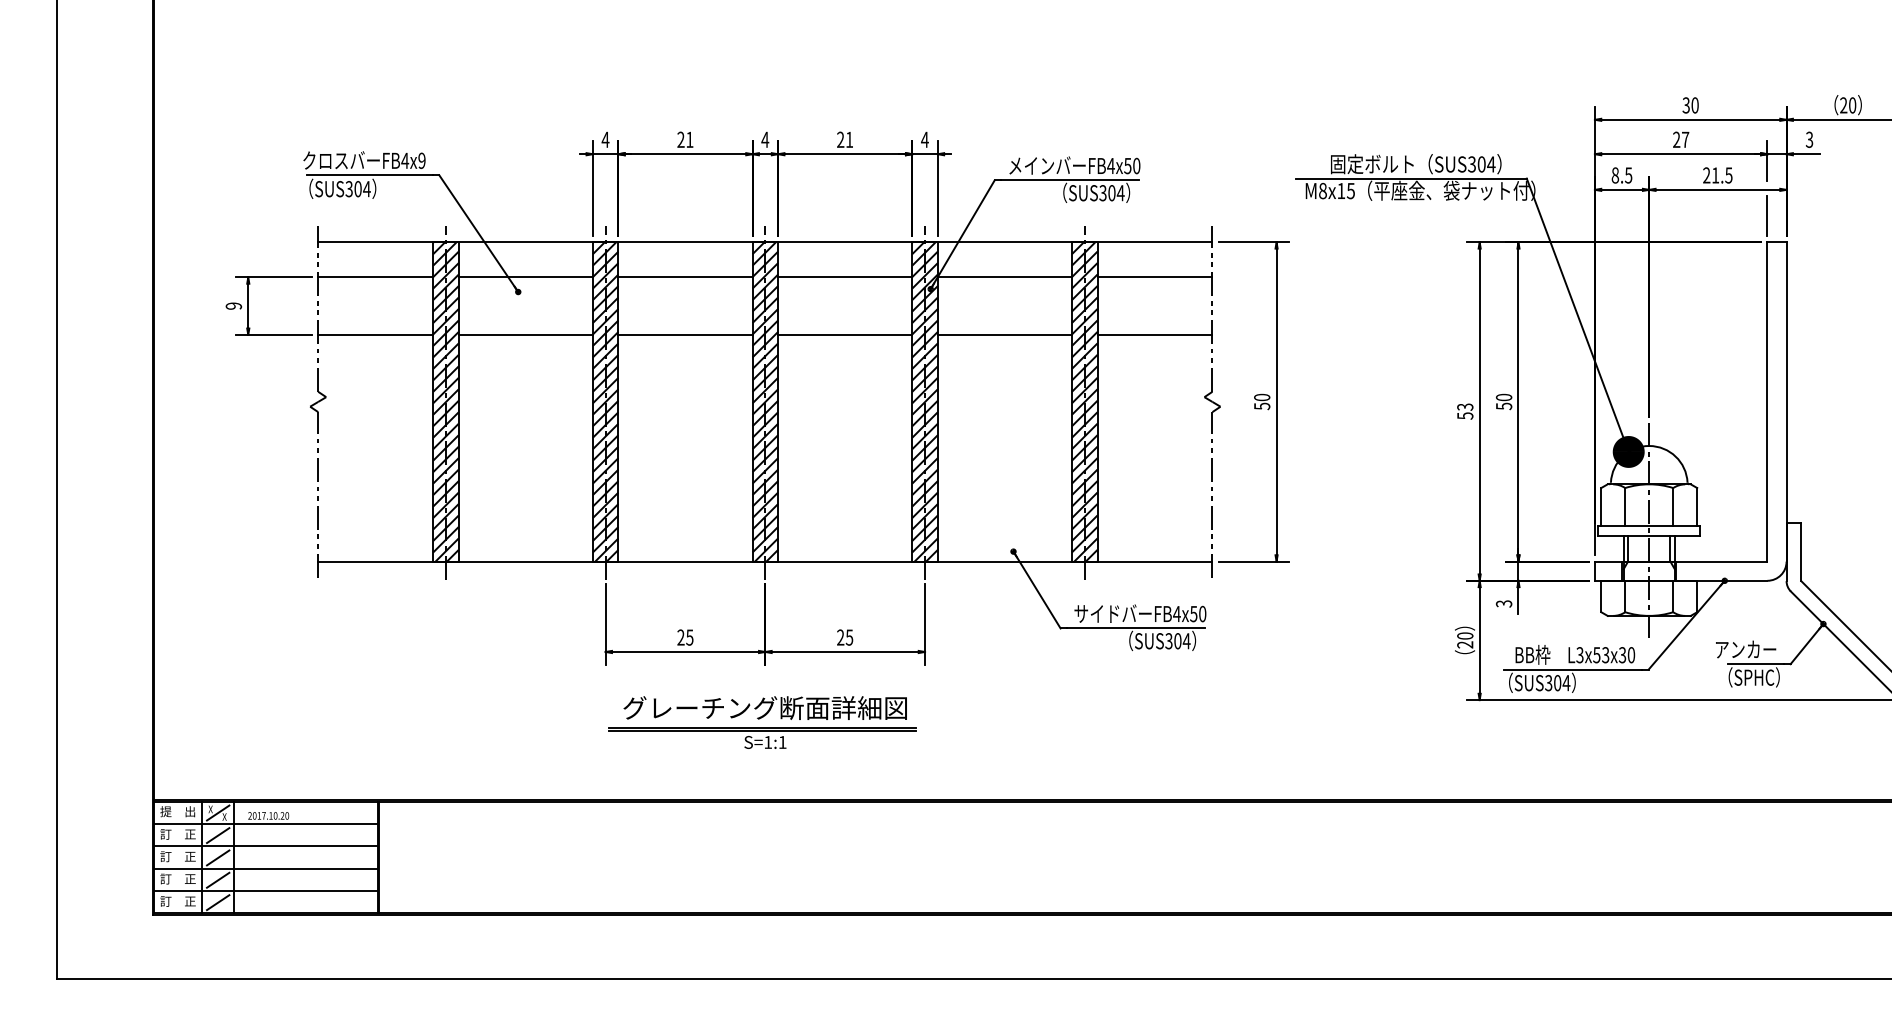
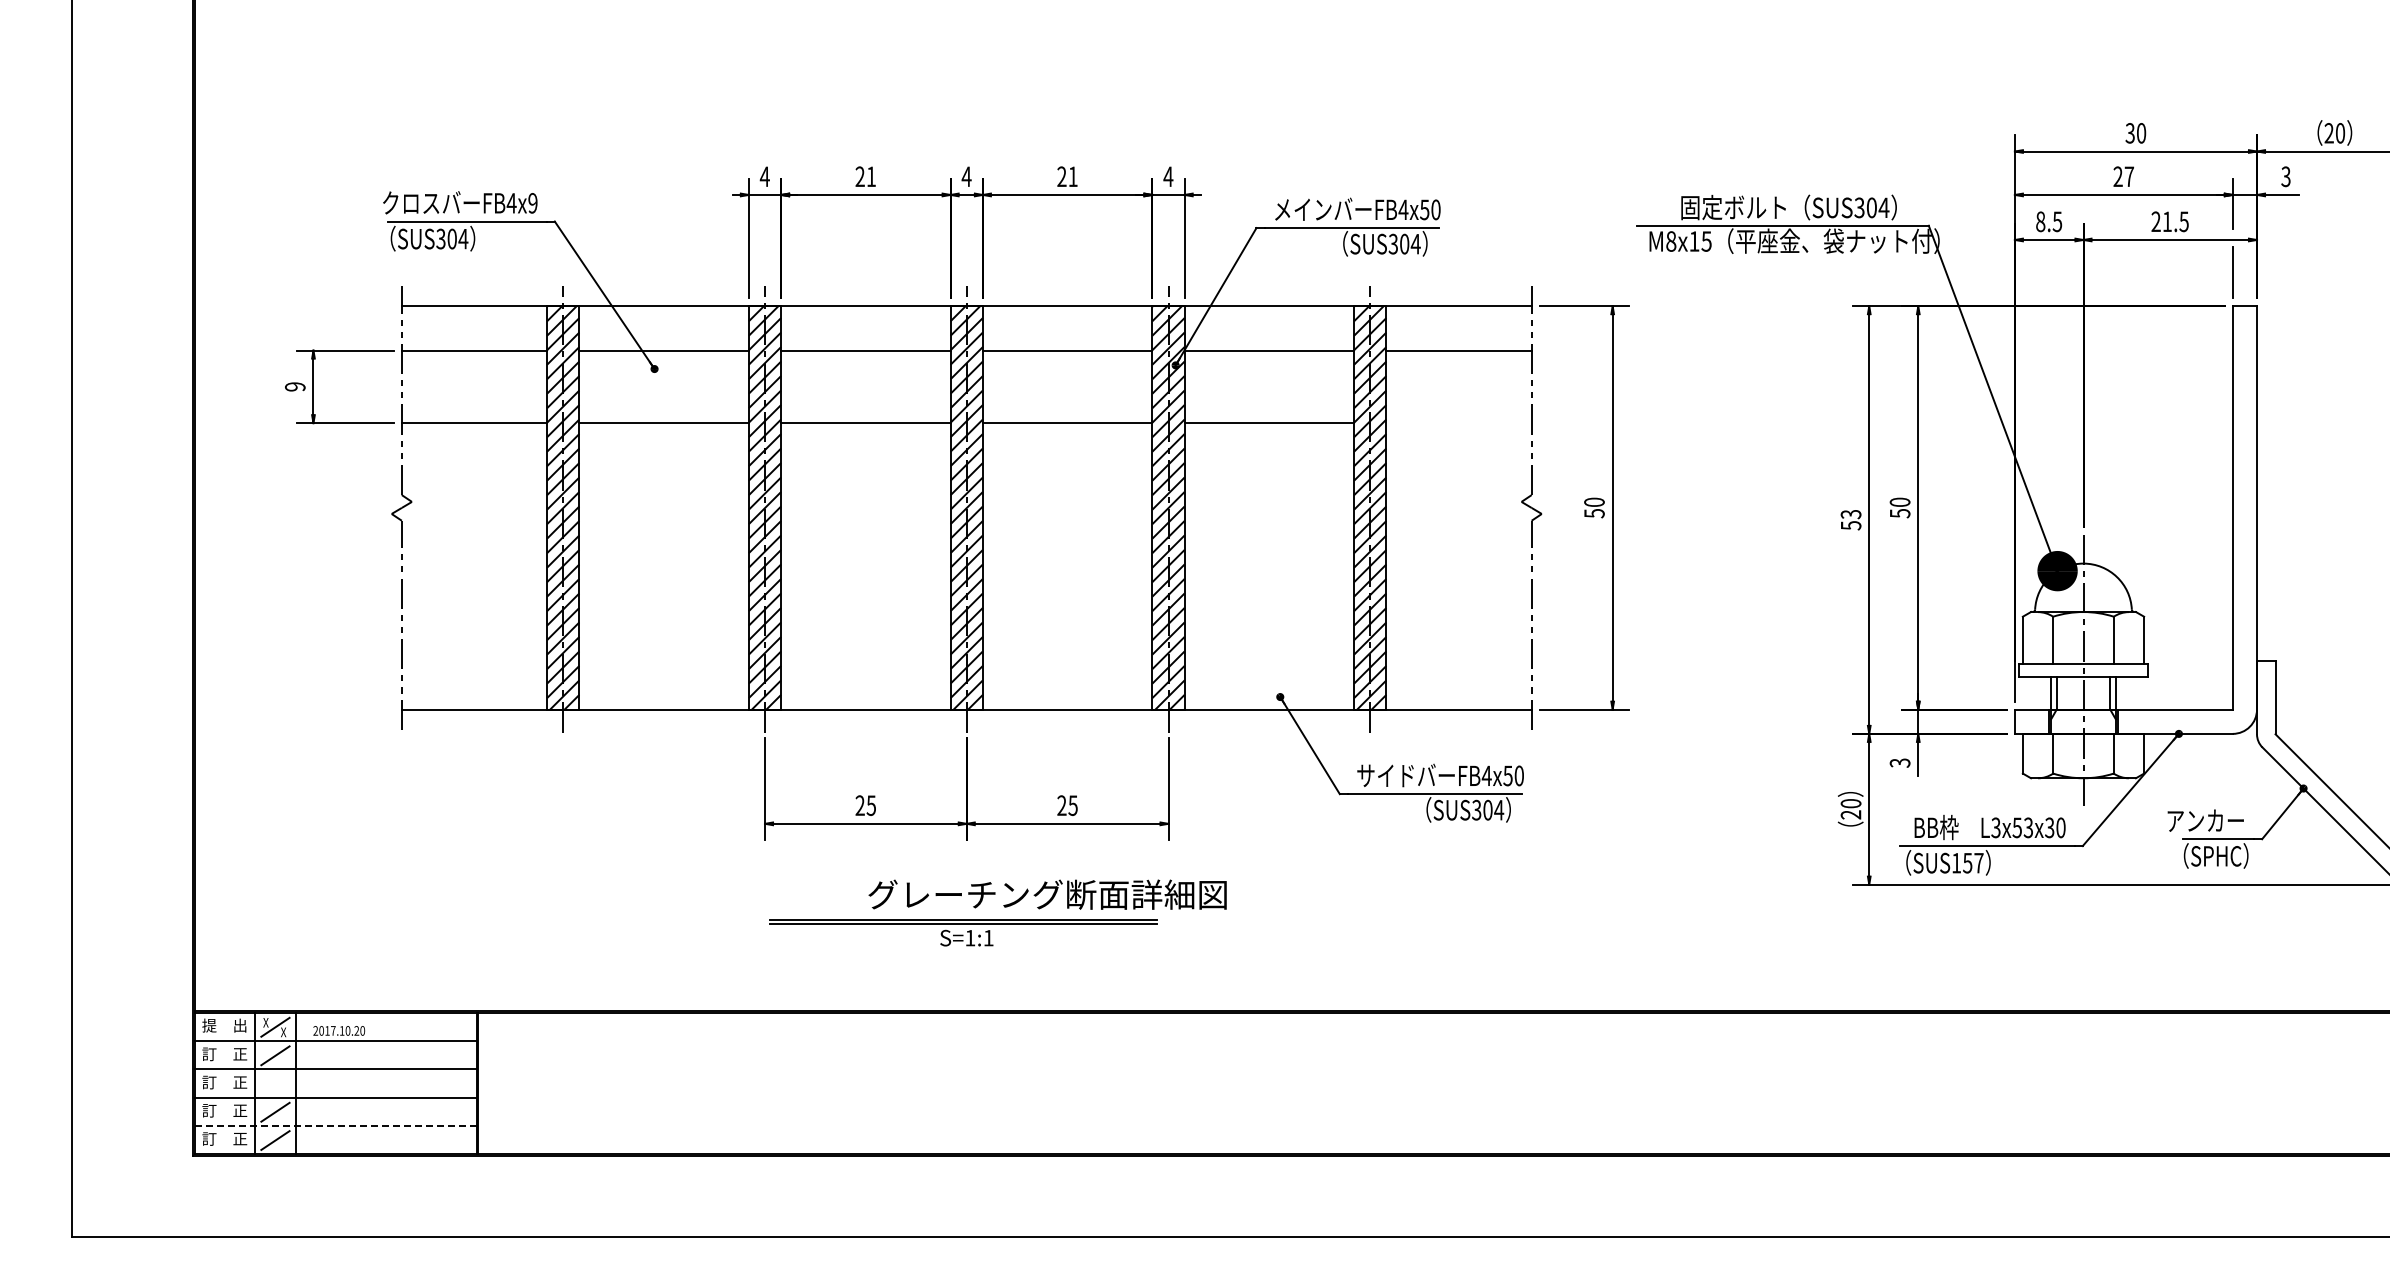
line: (1154, 335) -> (1458, 423), removed
text: (1557, 682) -> (1967, 862), SUS304 -> SUS157
text: (765, 707) -> (1047, 894), moved
line: (218, 857) -> (275, 1083), removed
line: (265, 890) -> (335, 1125), solid -> dashed

